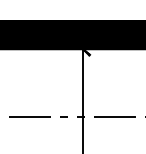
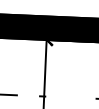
line: (63, 116) -> (27, 95), removed
line: (114, 116) -> (70, 97), removed

